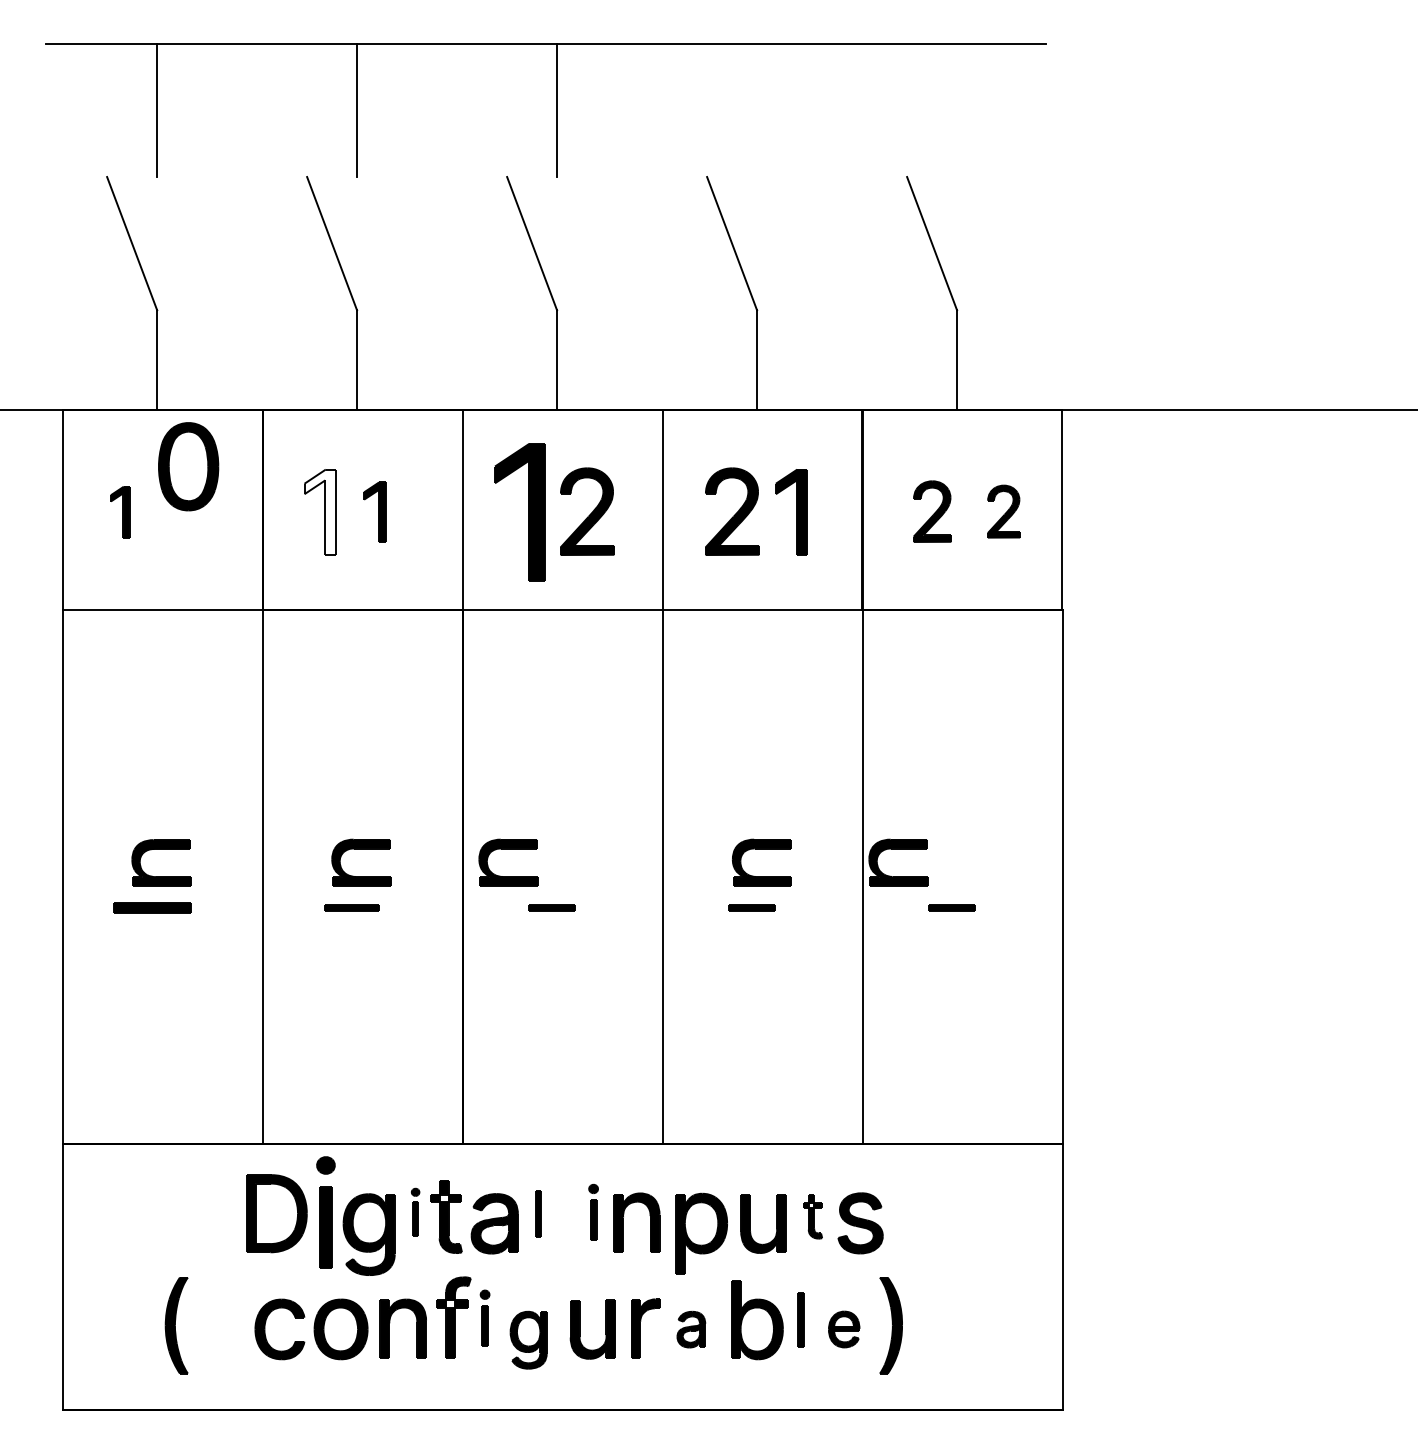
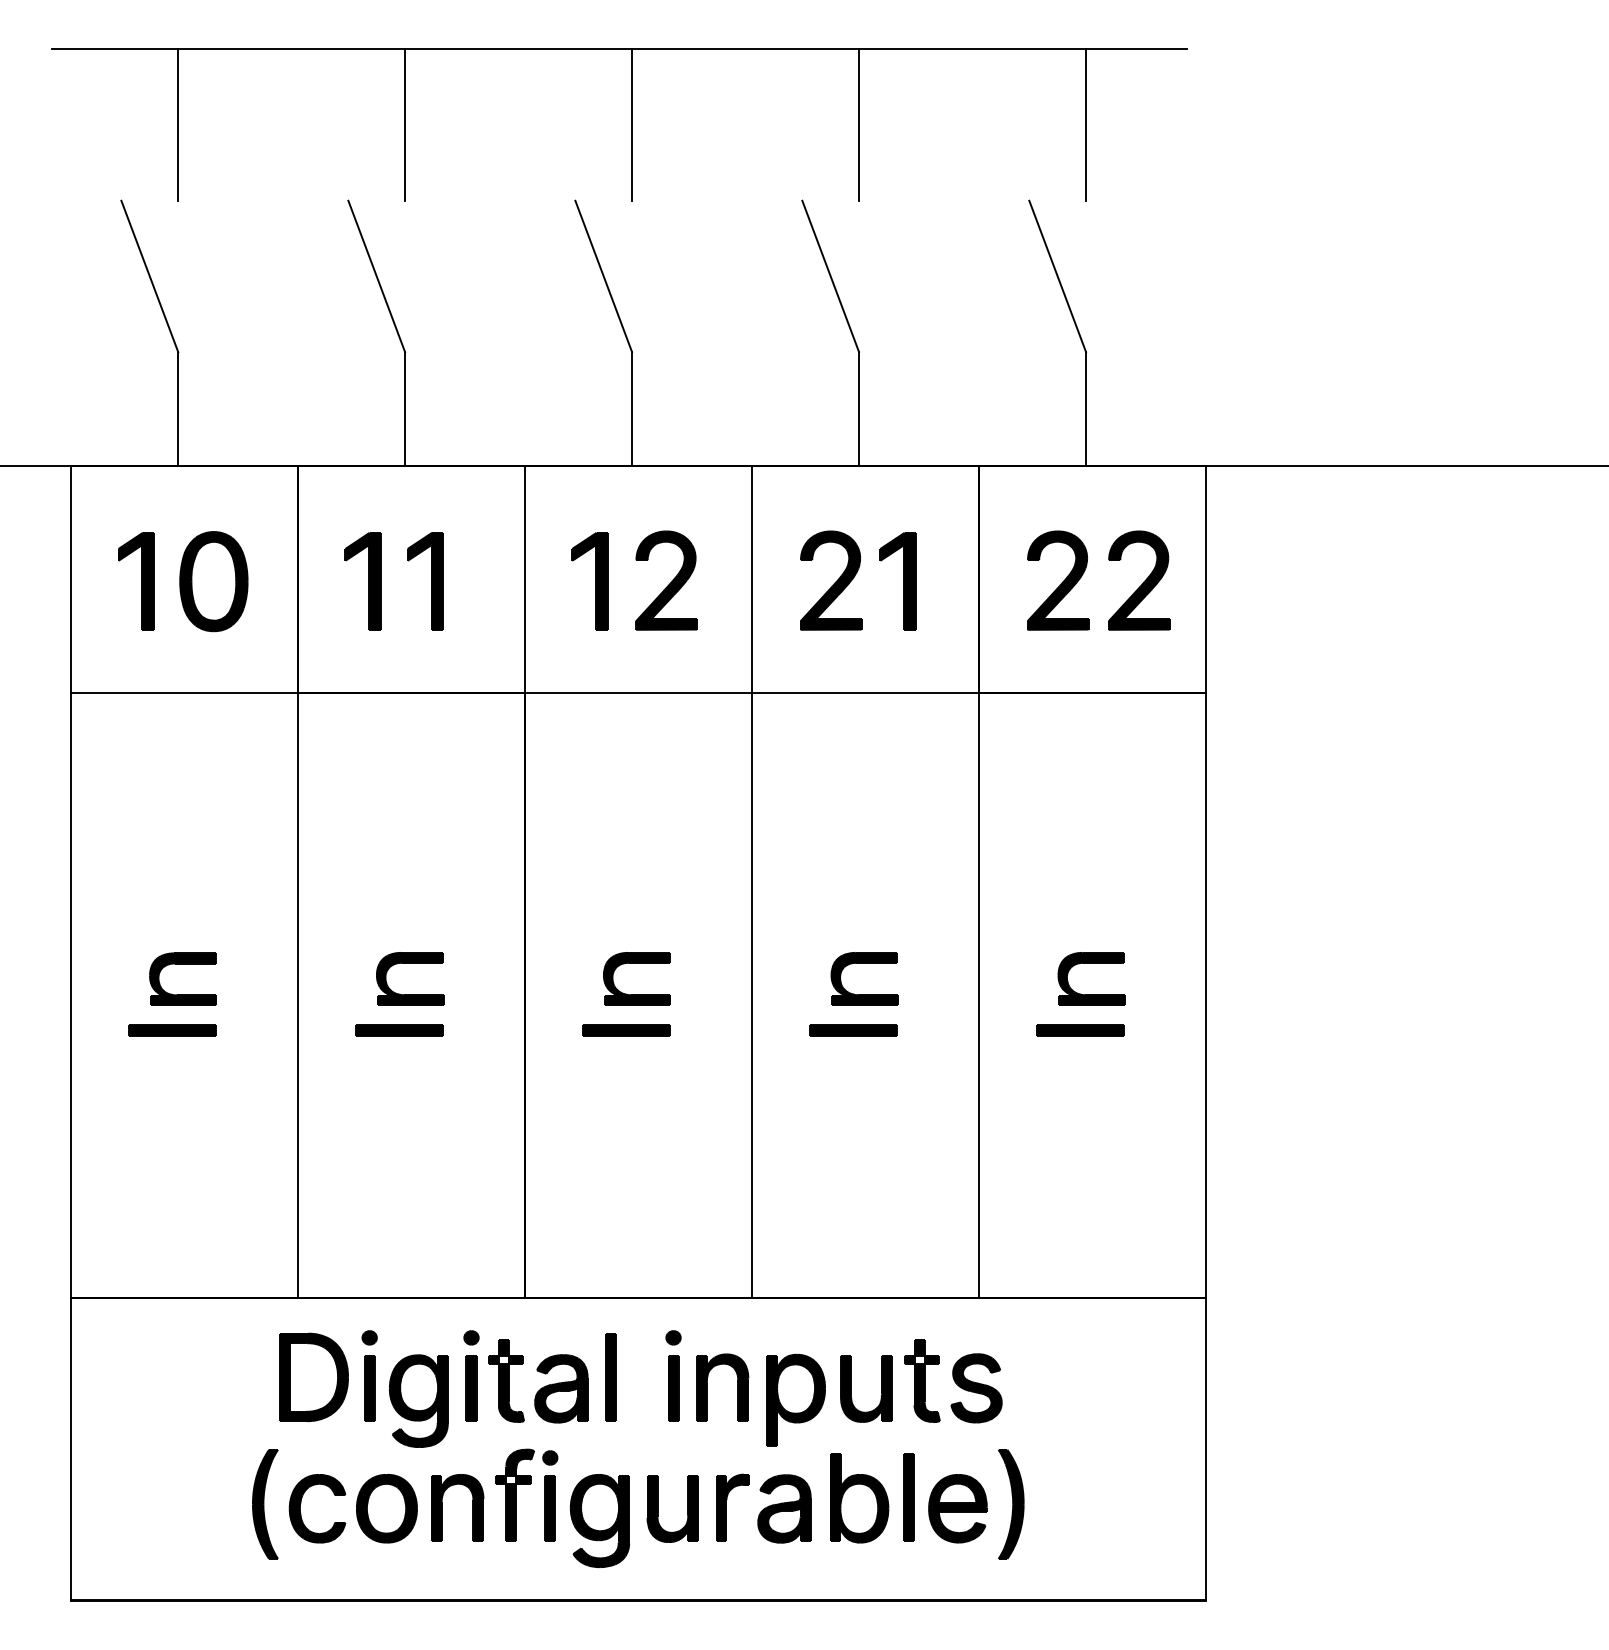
line: (757, 109) -> (859, 124), added
line: (957, 109) -> (1086, 124), added
part: (188, 466) -> (213, 581), moved
fill: (319, 511) -> (362, 580), added
part: (932, 511) -> (1058, 580), size x1.43
part: (1004, 511) -> (1139, 580), size x1.67
part: (120, 512) -> (136, 581), size x1.67
part: (375, 512) -> (425, 581), size x1.43
part: (519, 512) -> (589, 581), size x0.62
part: (508, 849) -> (636, 963), moved
part: (898, 849) -> (1091, 963), moved
part: (352, 908) -> (399, 1030), size x1.43
part: (552, 908) -> (626, 1030), size x1.67
part: (752, 908) -> (853, 1030), size x1.67
part: (952, 908) -> (1080, 1030), size x1.67
part: (325, 1212) -> (369, 1375), size x0.71
part: (415, 1212) -> (471, 1375), size x1.67
part: (593, 1212) -> (673, 1375), size x1.43
part: (538, 1213) -> (610, 1377), size x1.67
part: (812, 1216) -> (922, 1380), size x1.67
part: (485, 1317) -> (550, 1495), size x1.43
part: (800, 1319) -> (908, 1497), size x1.43
part: (176, 1325) -> (265, 1504), moved
part: (691, 1329) -> (784, 1508), size x1.67
part: (843, 1329) -> (957, 1508), size x1.67
part: (528, 1339) -> (599, 1520), size x1.43

